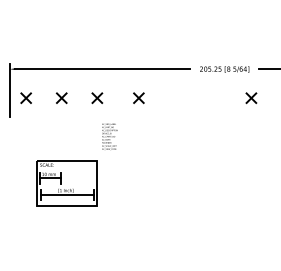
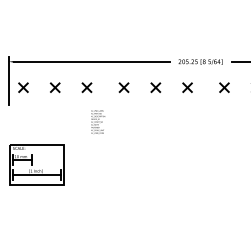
part: (174, 97) -> (155, 87), added
part: (209, 97) -> (187, 87), added
part: (66, 183) -> (36, 164), moved

